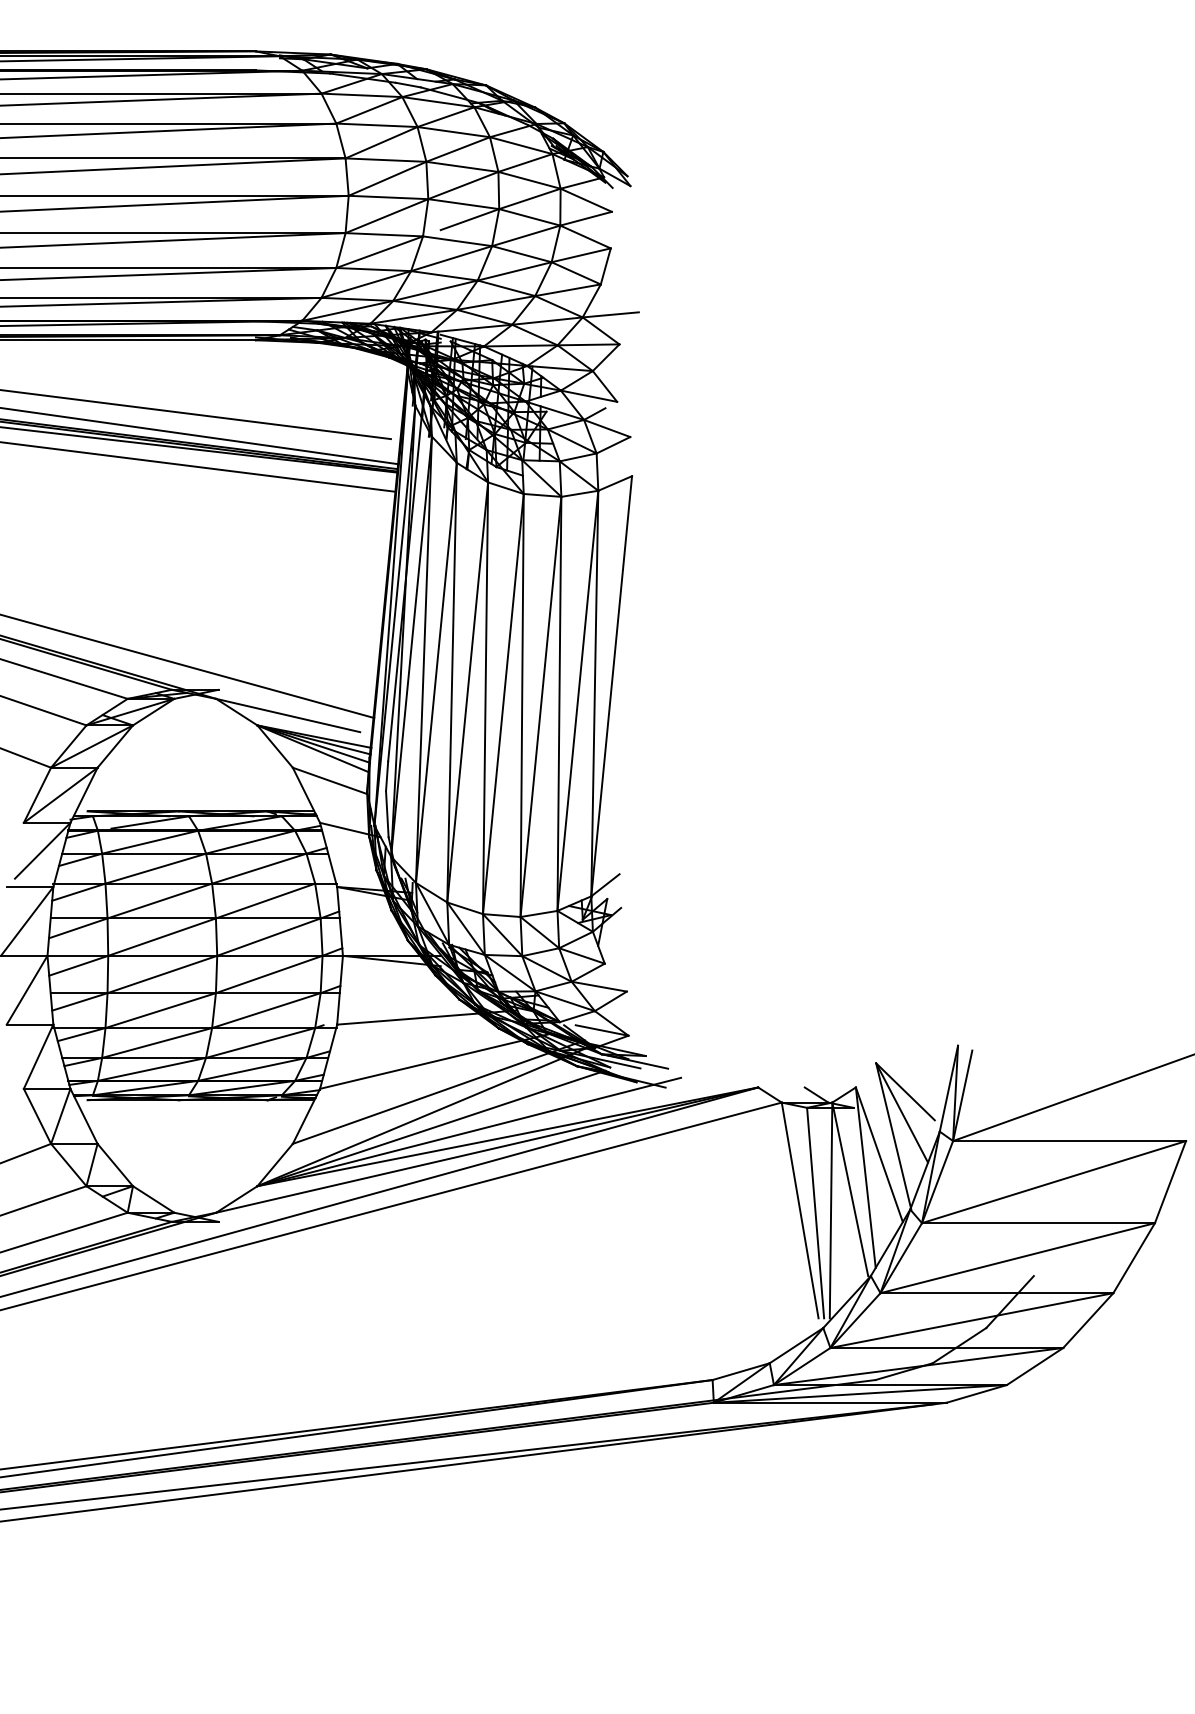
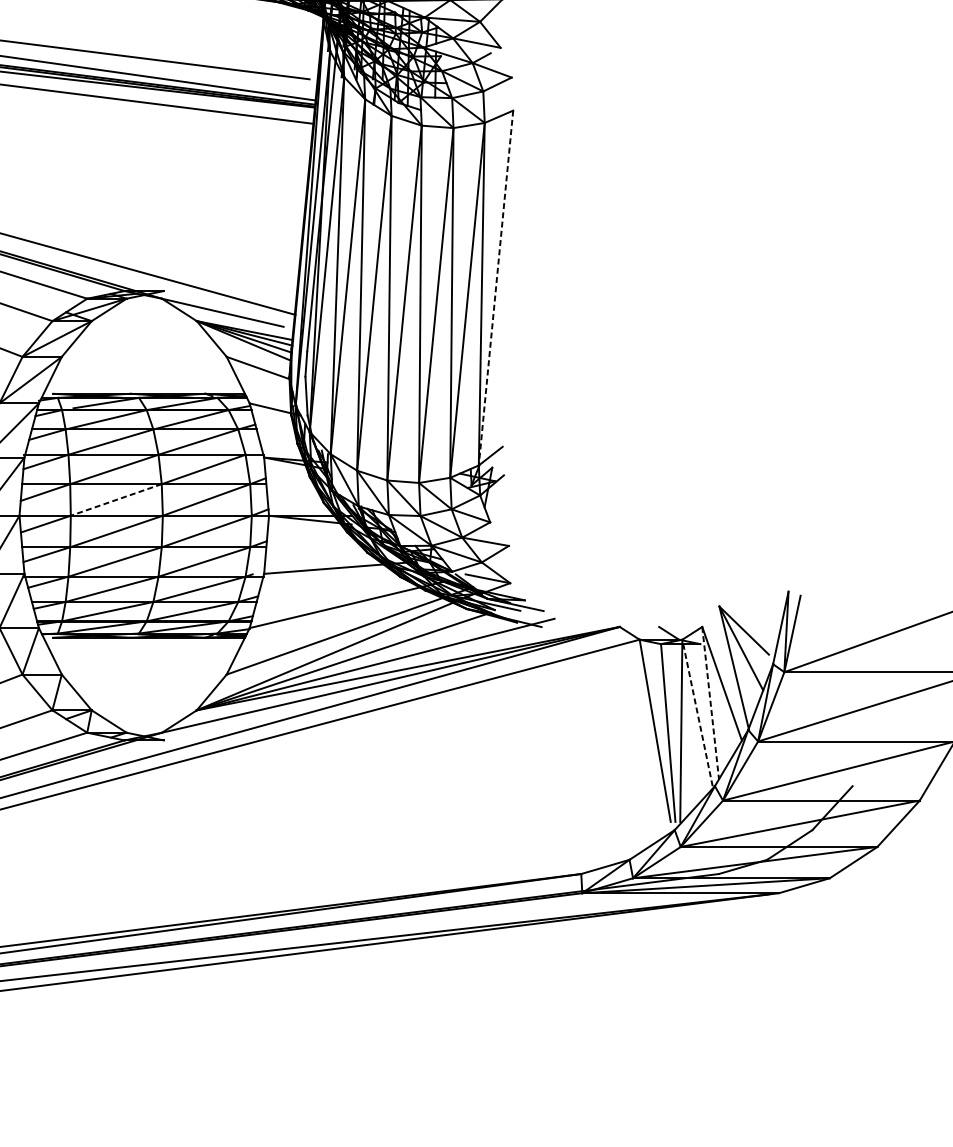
line: (611, 686) -> (495, 288), solid -> dashed
line: (161, 937) -> (115, 500), solid -> dashed
line: (865, 1177) -> (710, 702), solid -> dashed
line: (850, 1189) -> (697, 713), solid -> dashed

